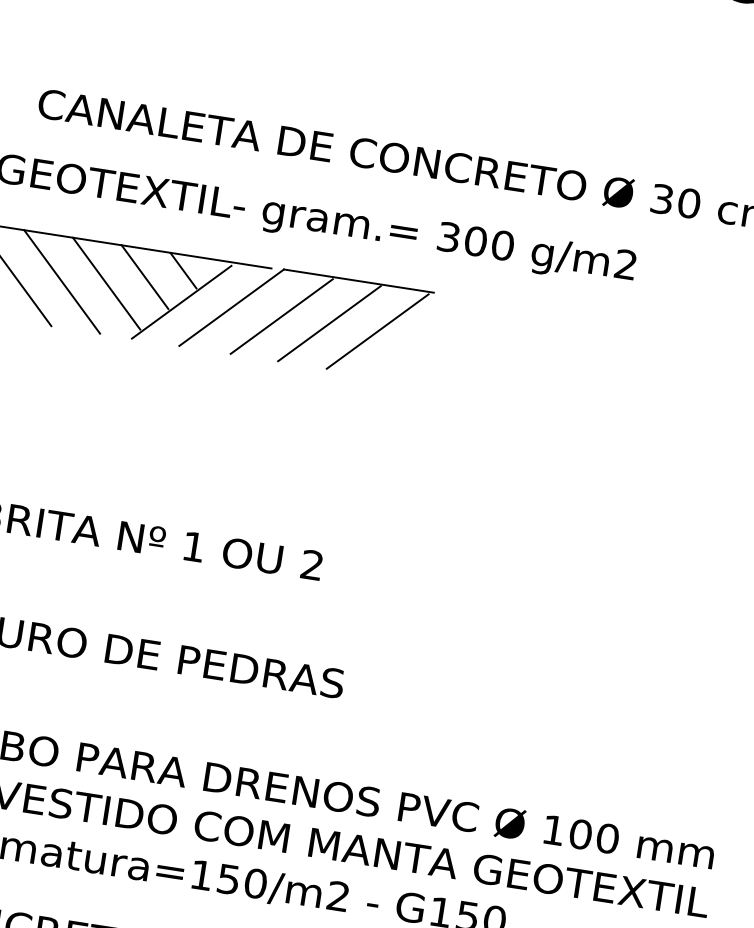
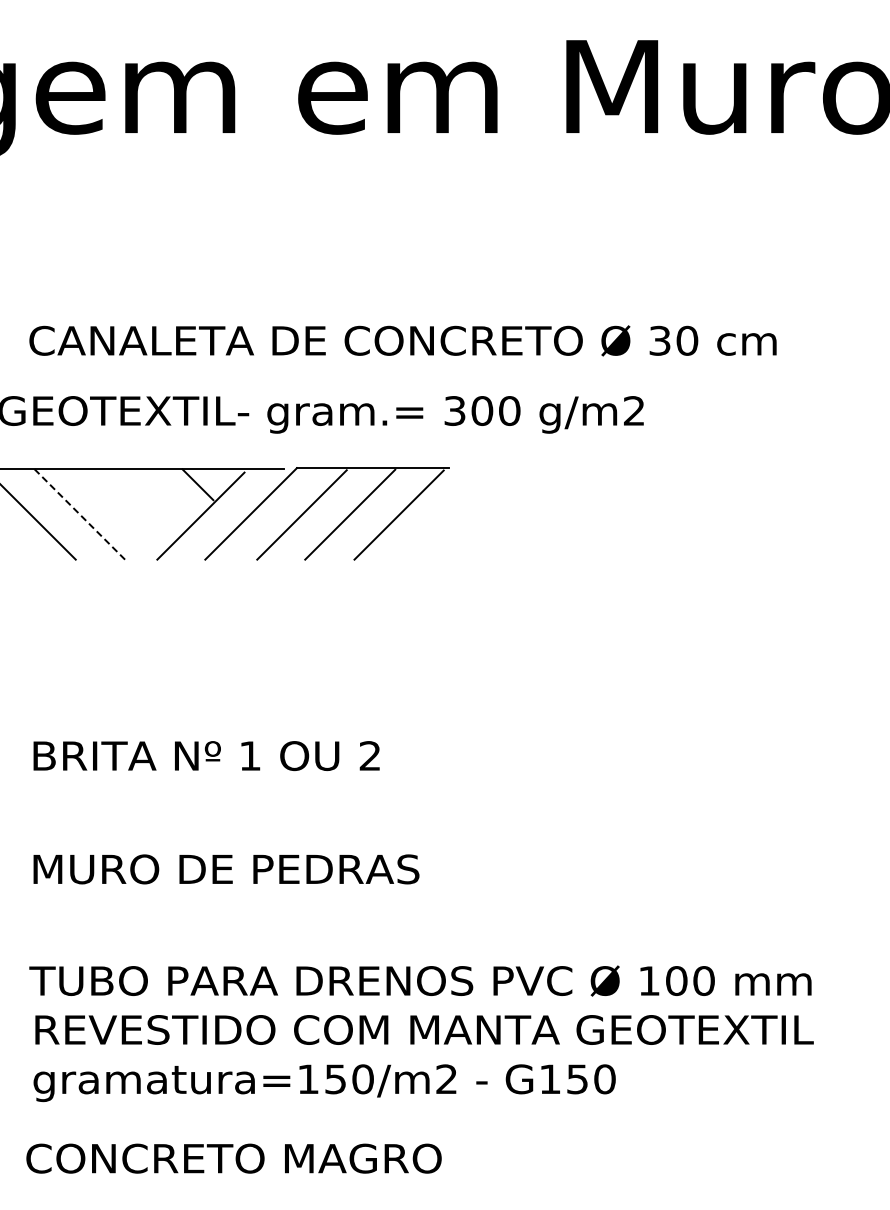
line: (144, 276) -> (160, 496), removed
line: (62, 281) -> (79, 513), solid -> dashed
line: (106, 282) -> (123, 508), removed

